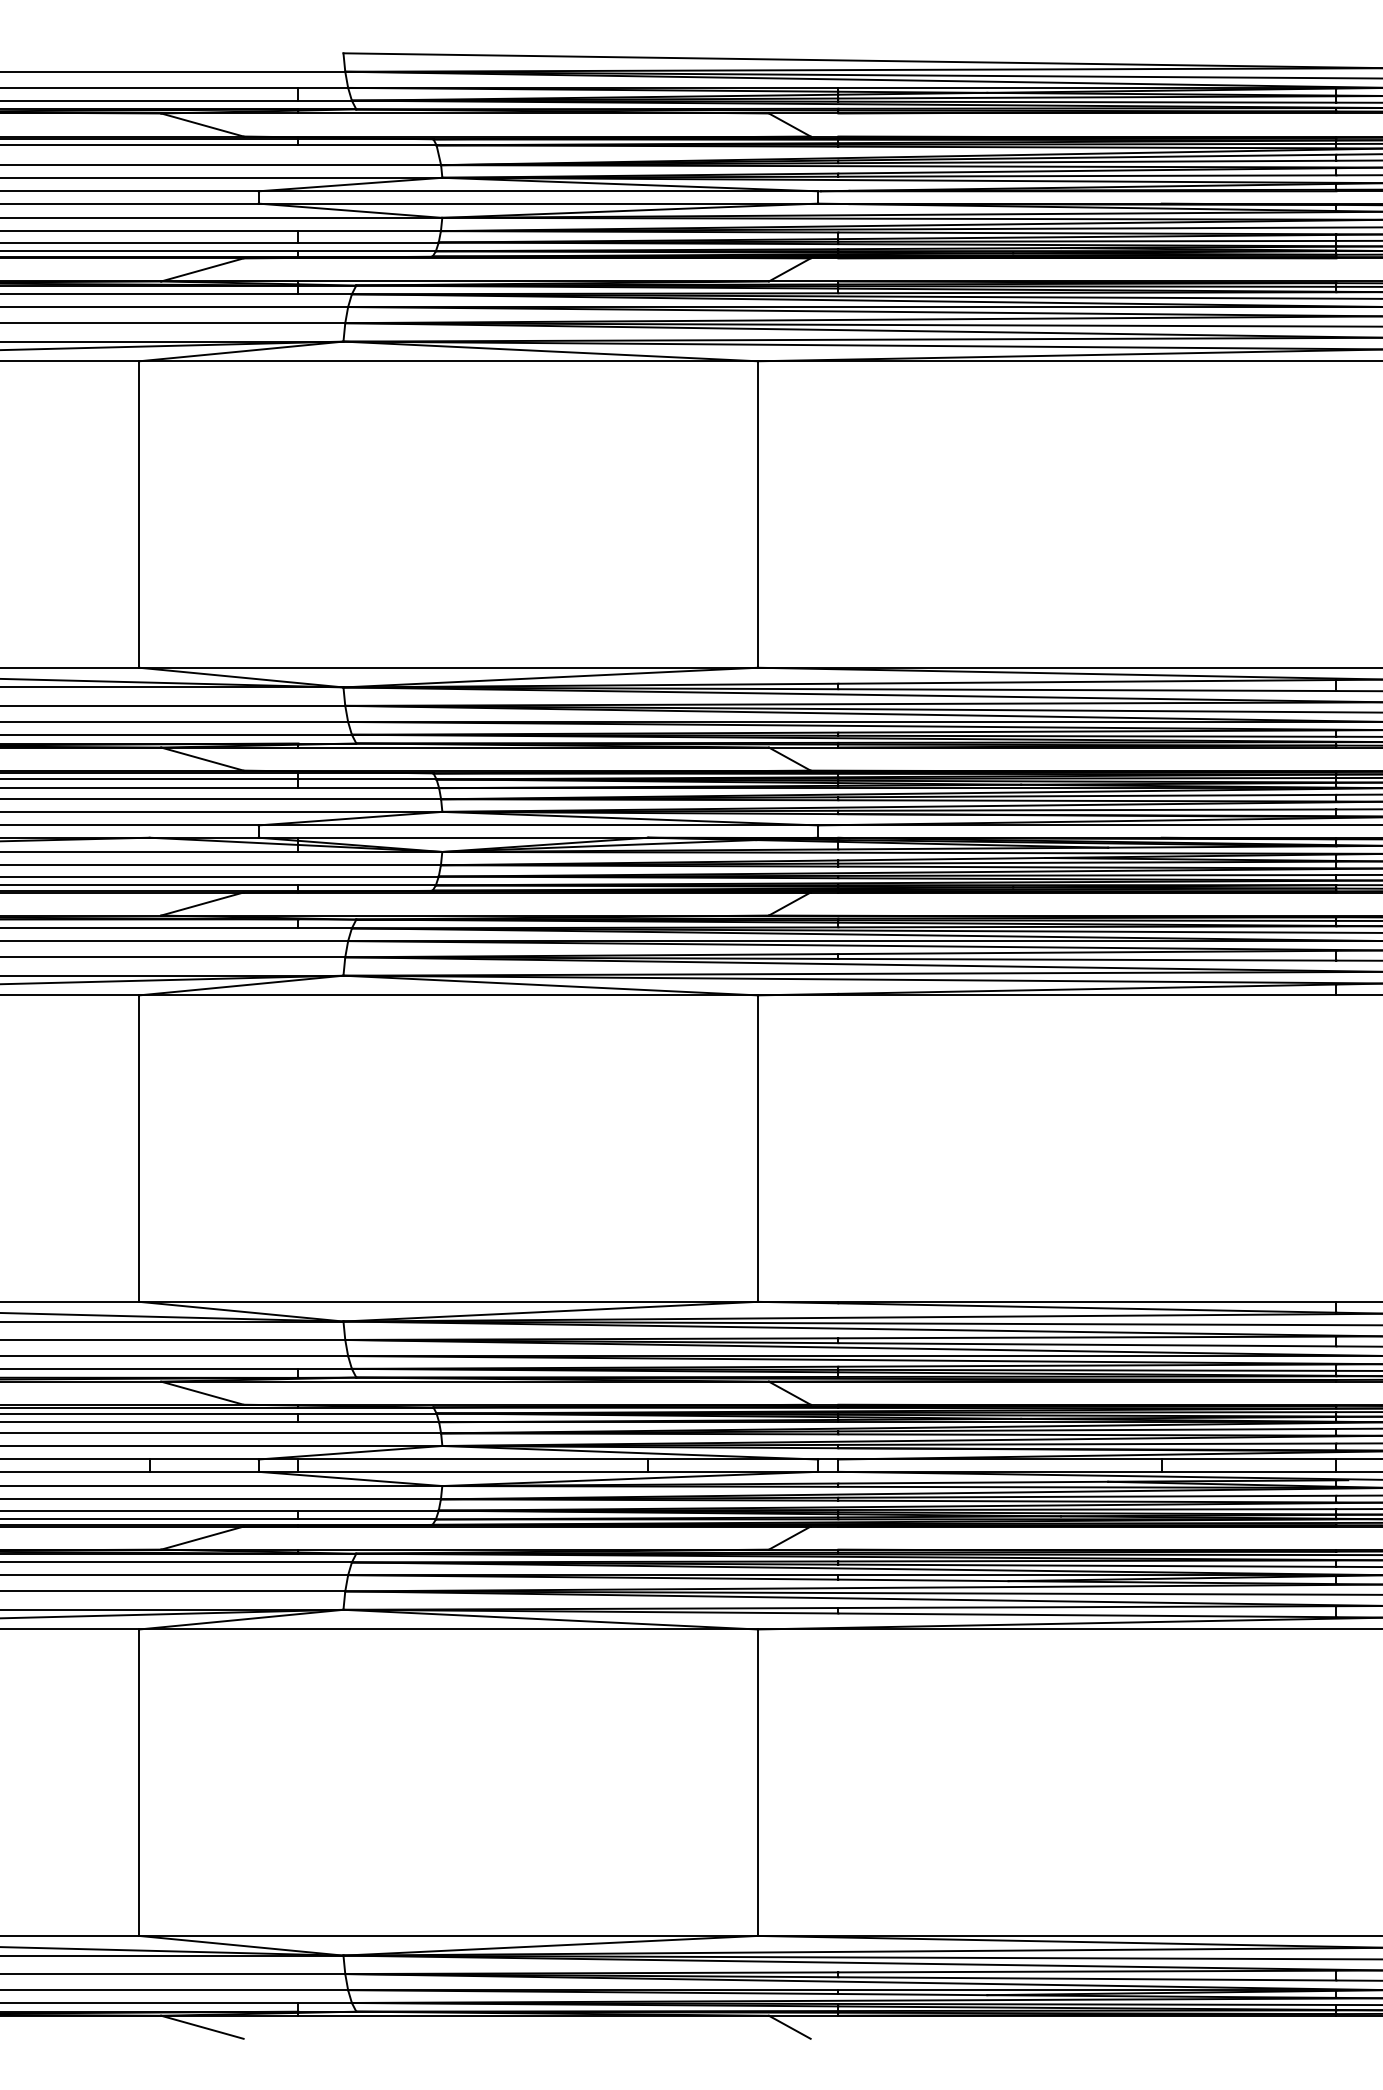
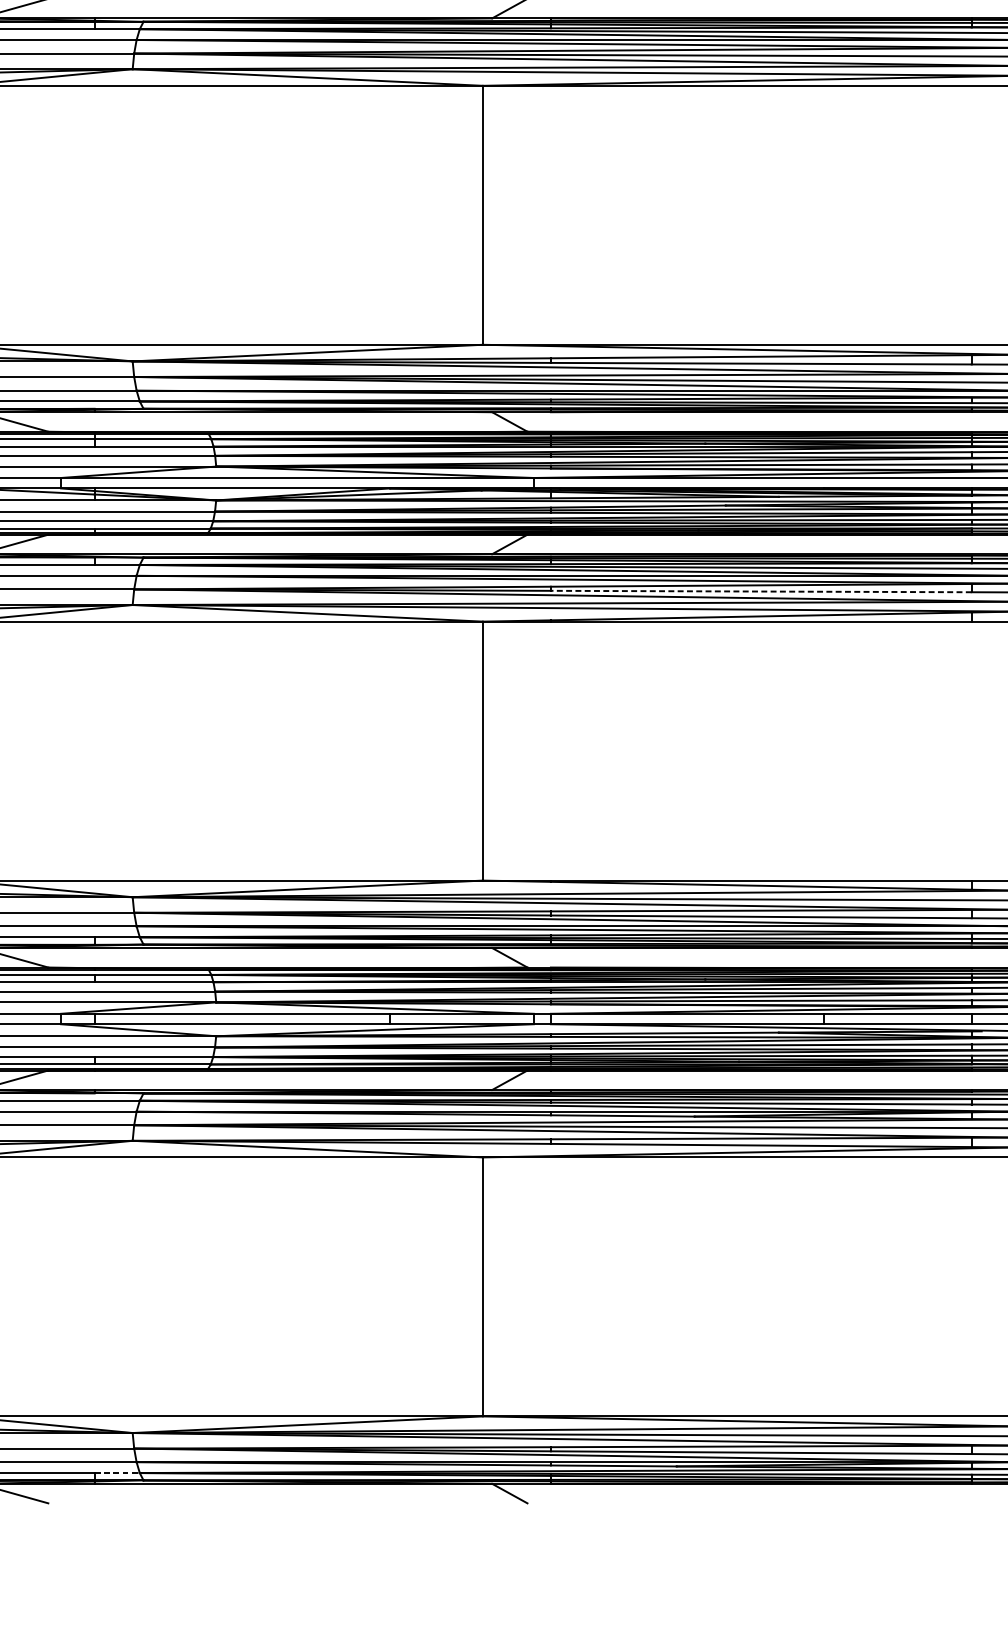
line: (1086, 959) -> (760, 591), solid -> dashed
line: (325, 2002) -> (117, 1472), solid -> dashed

